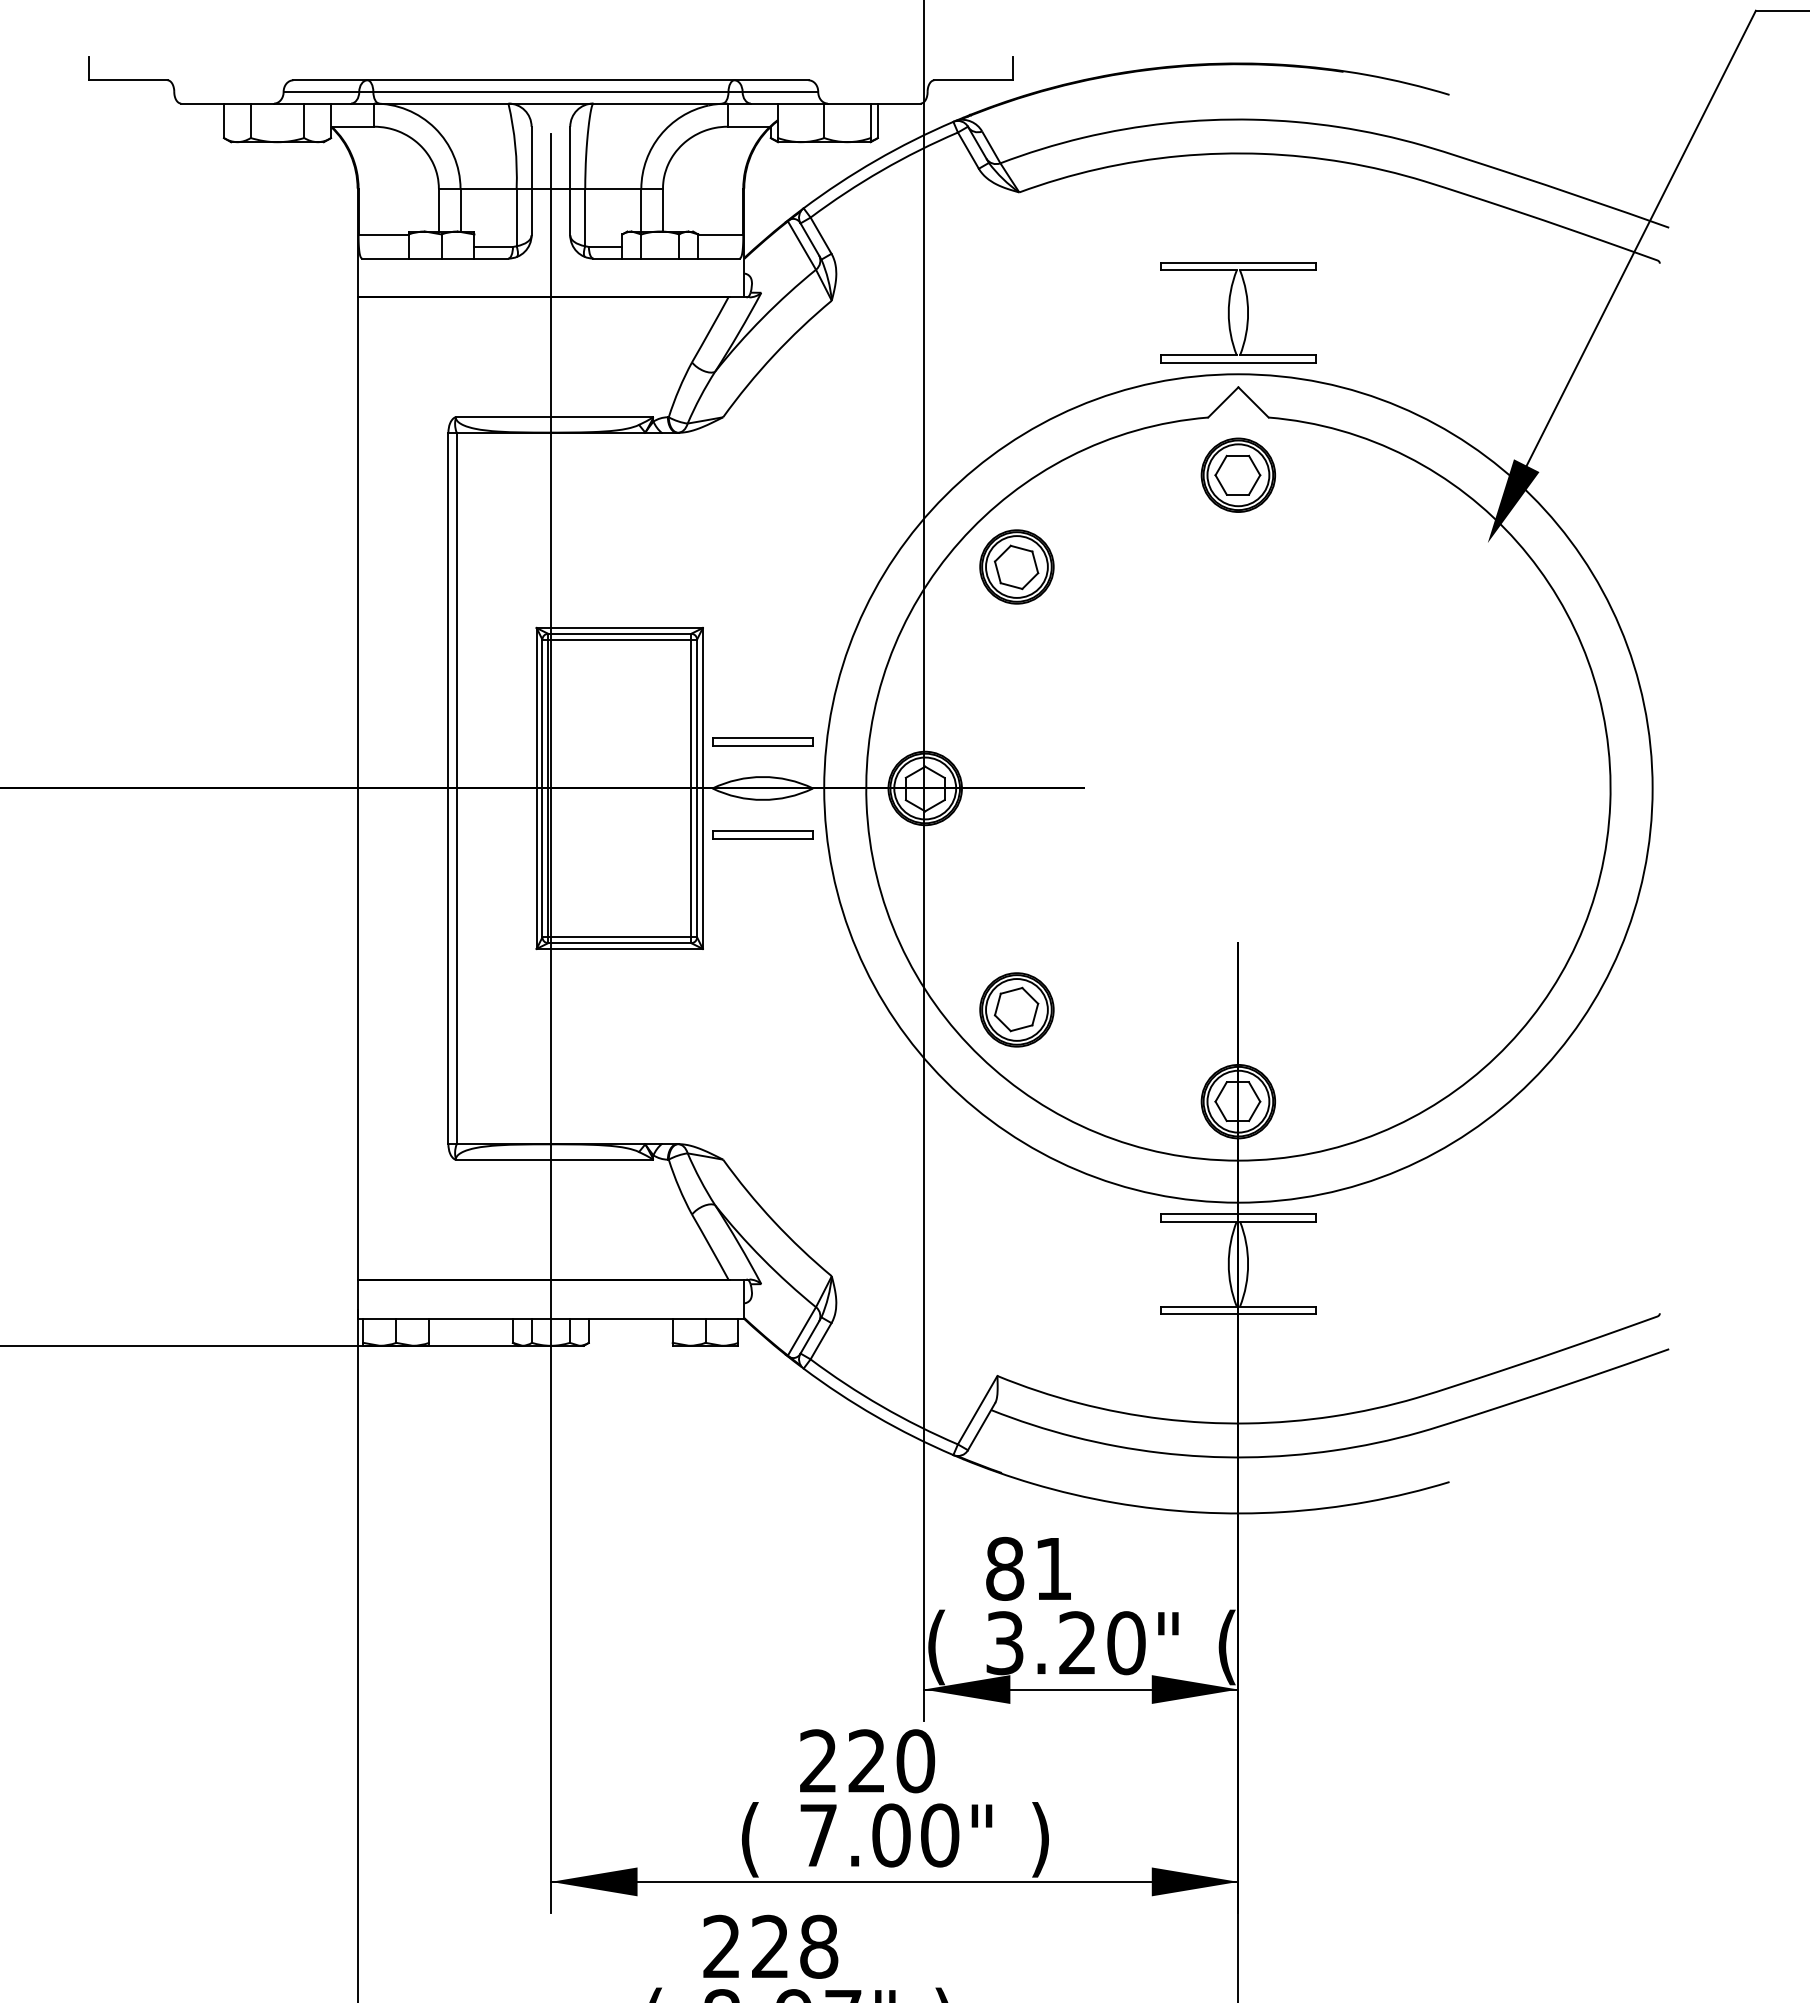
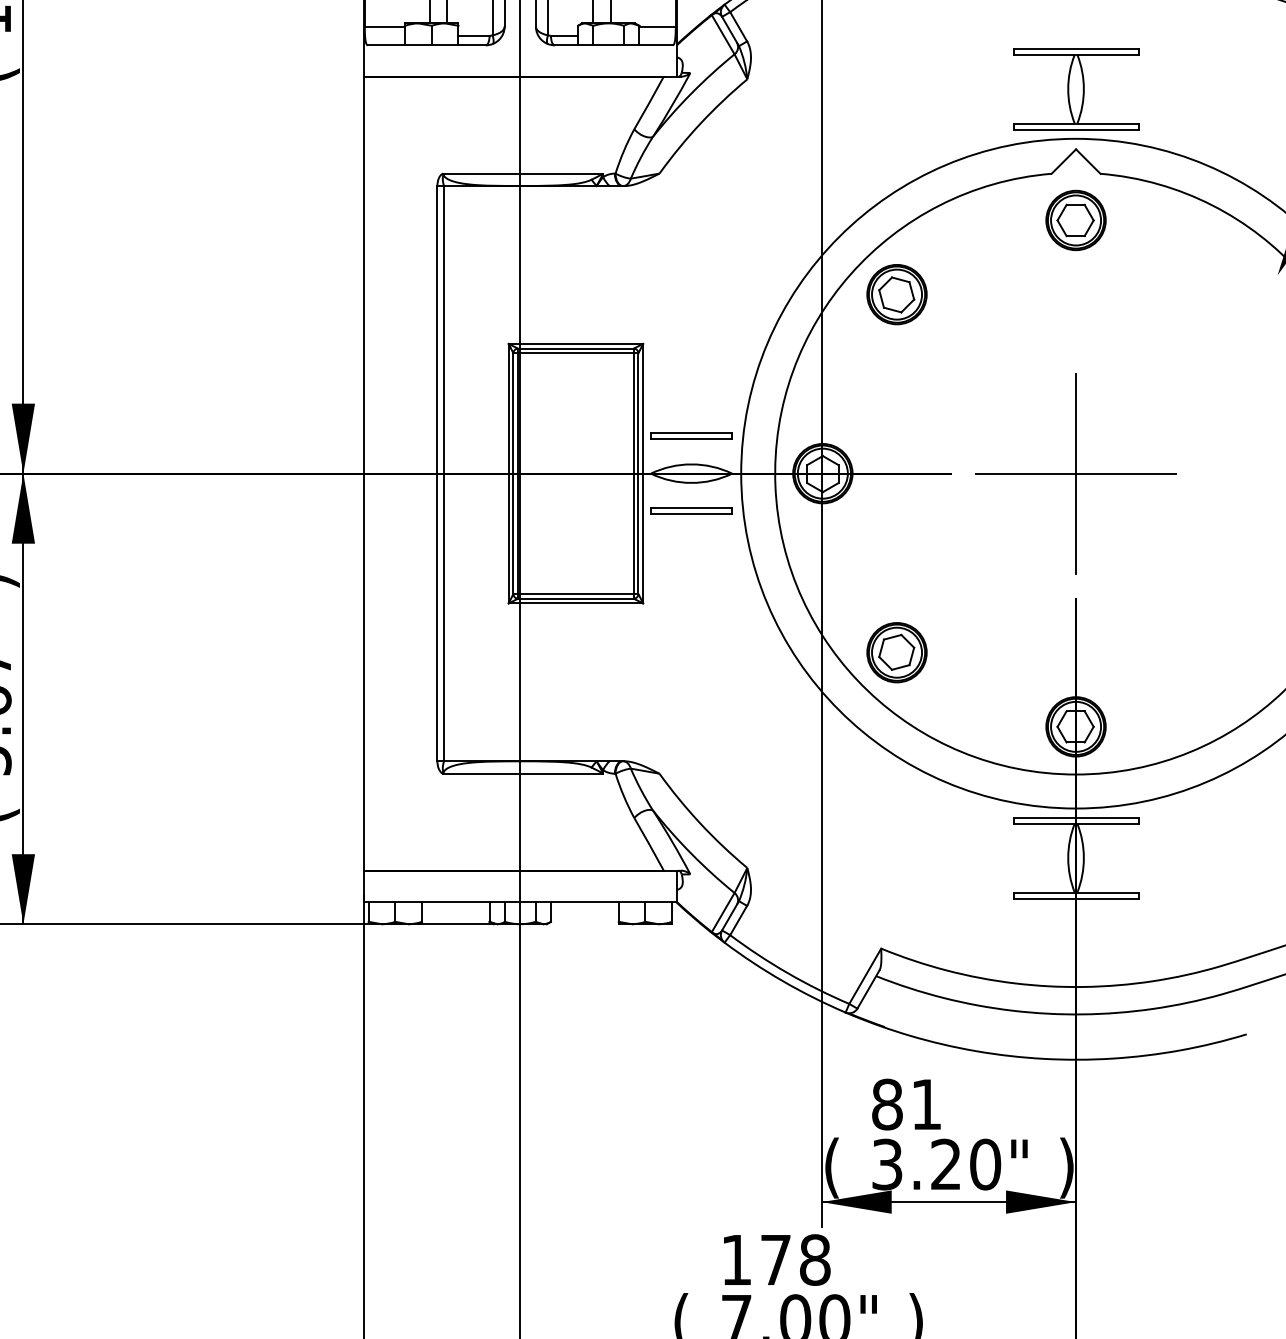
part: (1238, 788) -> (1076, 473), added
text: (1226, 1647) -> (1066, 1168), ( -> )
text: (867, 1761) -> (776, 1260), 220 -> 178

